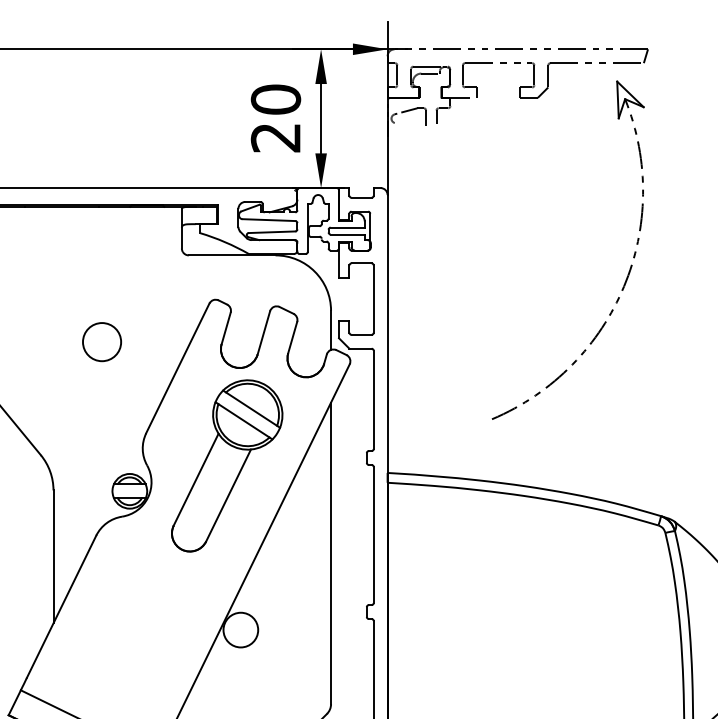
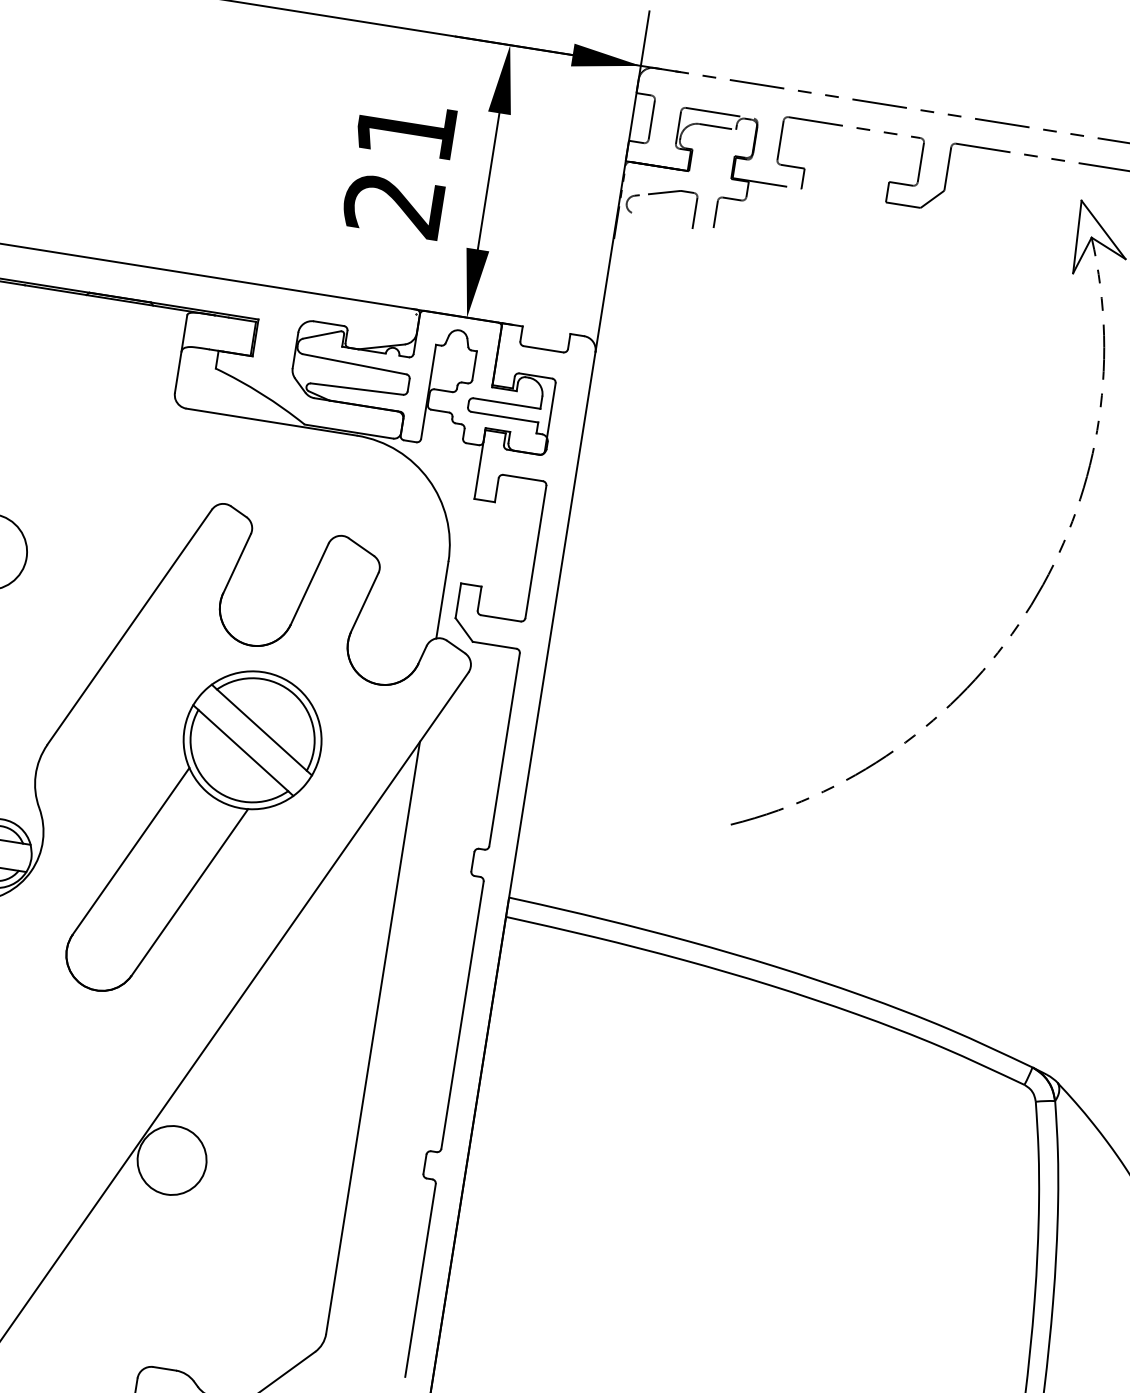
text: (275, 99) -> (405, 129), 20 -> 21

